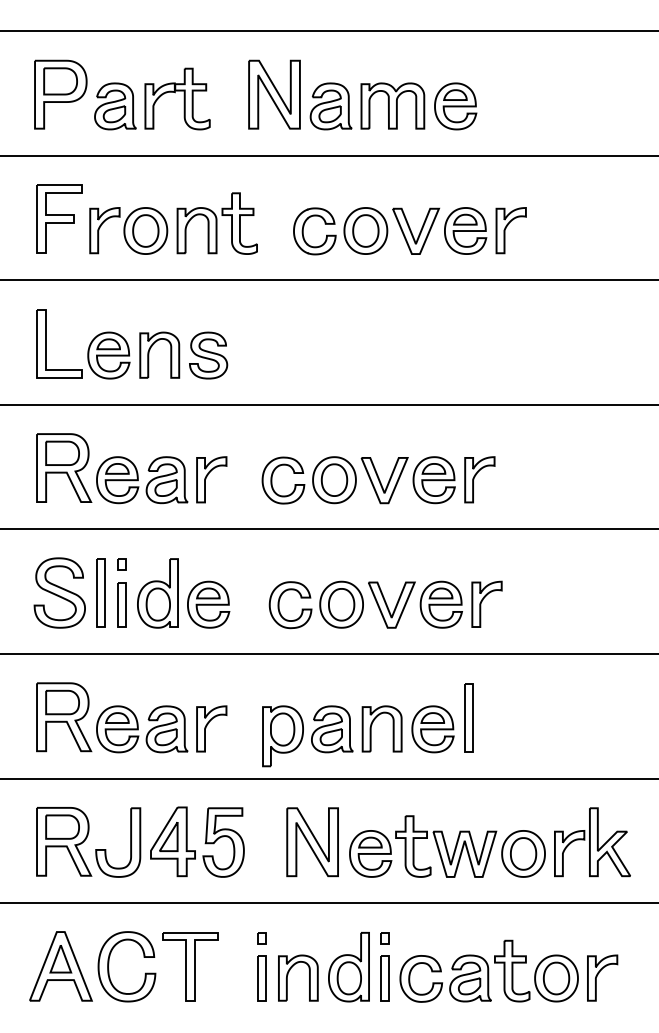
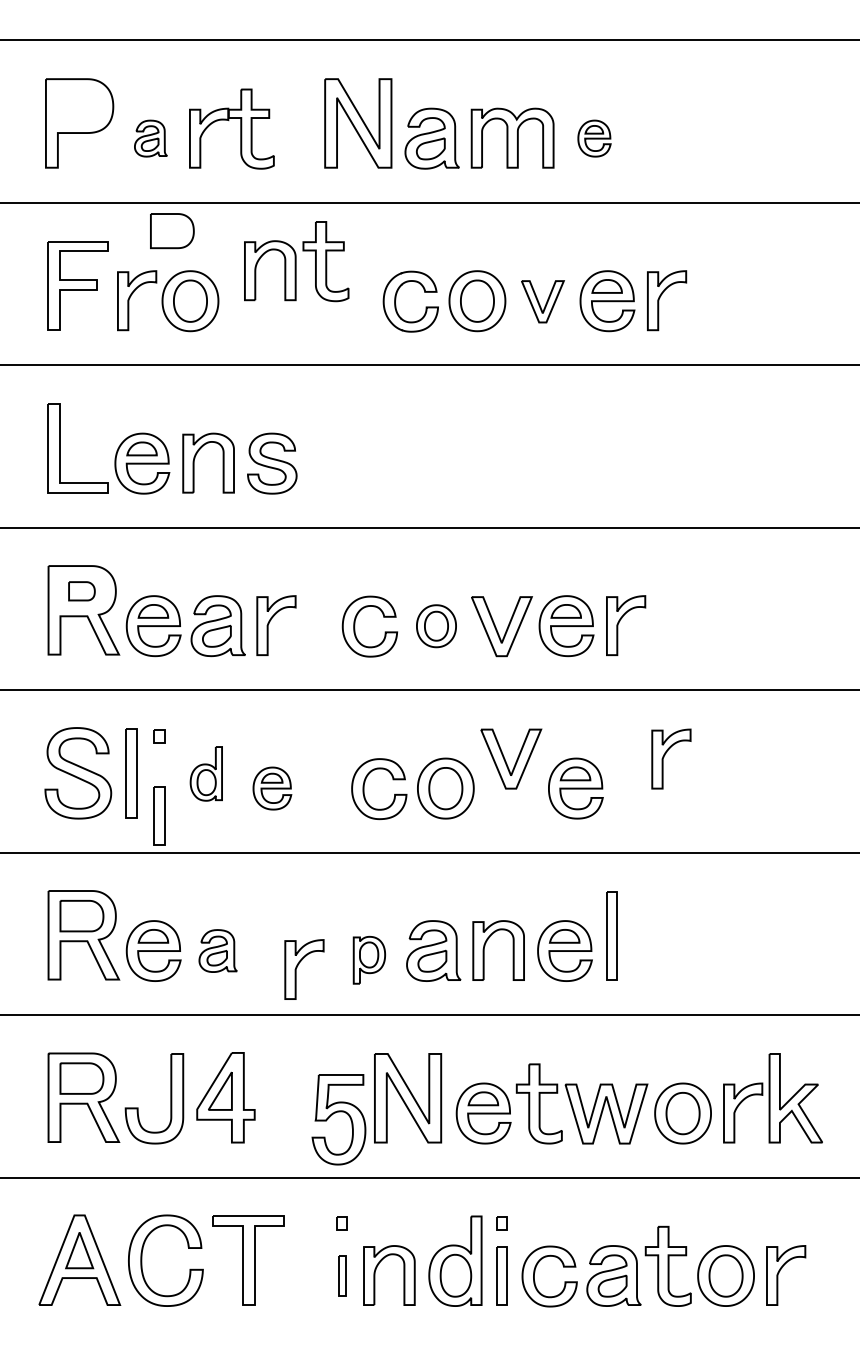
part: (60, 81) -> (172, 231), moved
part: (115, 106) -> (150, 138), size x0.6
part: (455, 106) -> (594, 138), size x0.6
part: (217, 223) -> (296, 261), moved
part: (415, 231) -> (542, 301), size x0.7
part: (62, 453) -> (81, 591), size x0.6
part: (334, 480) -> (436, 626), size x0.7
part: (158, 593) -> (206, 773), size x0.6
part: (482, 601) -> (665, 755), moved
part: (122, 604) -> (159, 815), moved
part: (208, 604) -> (272, 788), size x0.7
part: (391, 604) -> (511, 758), moved
part: (207, 725) -> (299, 964), moved
part: (166, 728) -> (217, 950), size x0.7
part: (283, 736) -> (369, 960), size x0.6
part: (220, 837) -> (335, 1113), moved
part: (261, 978) -> (341, 1275), size x0.7

